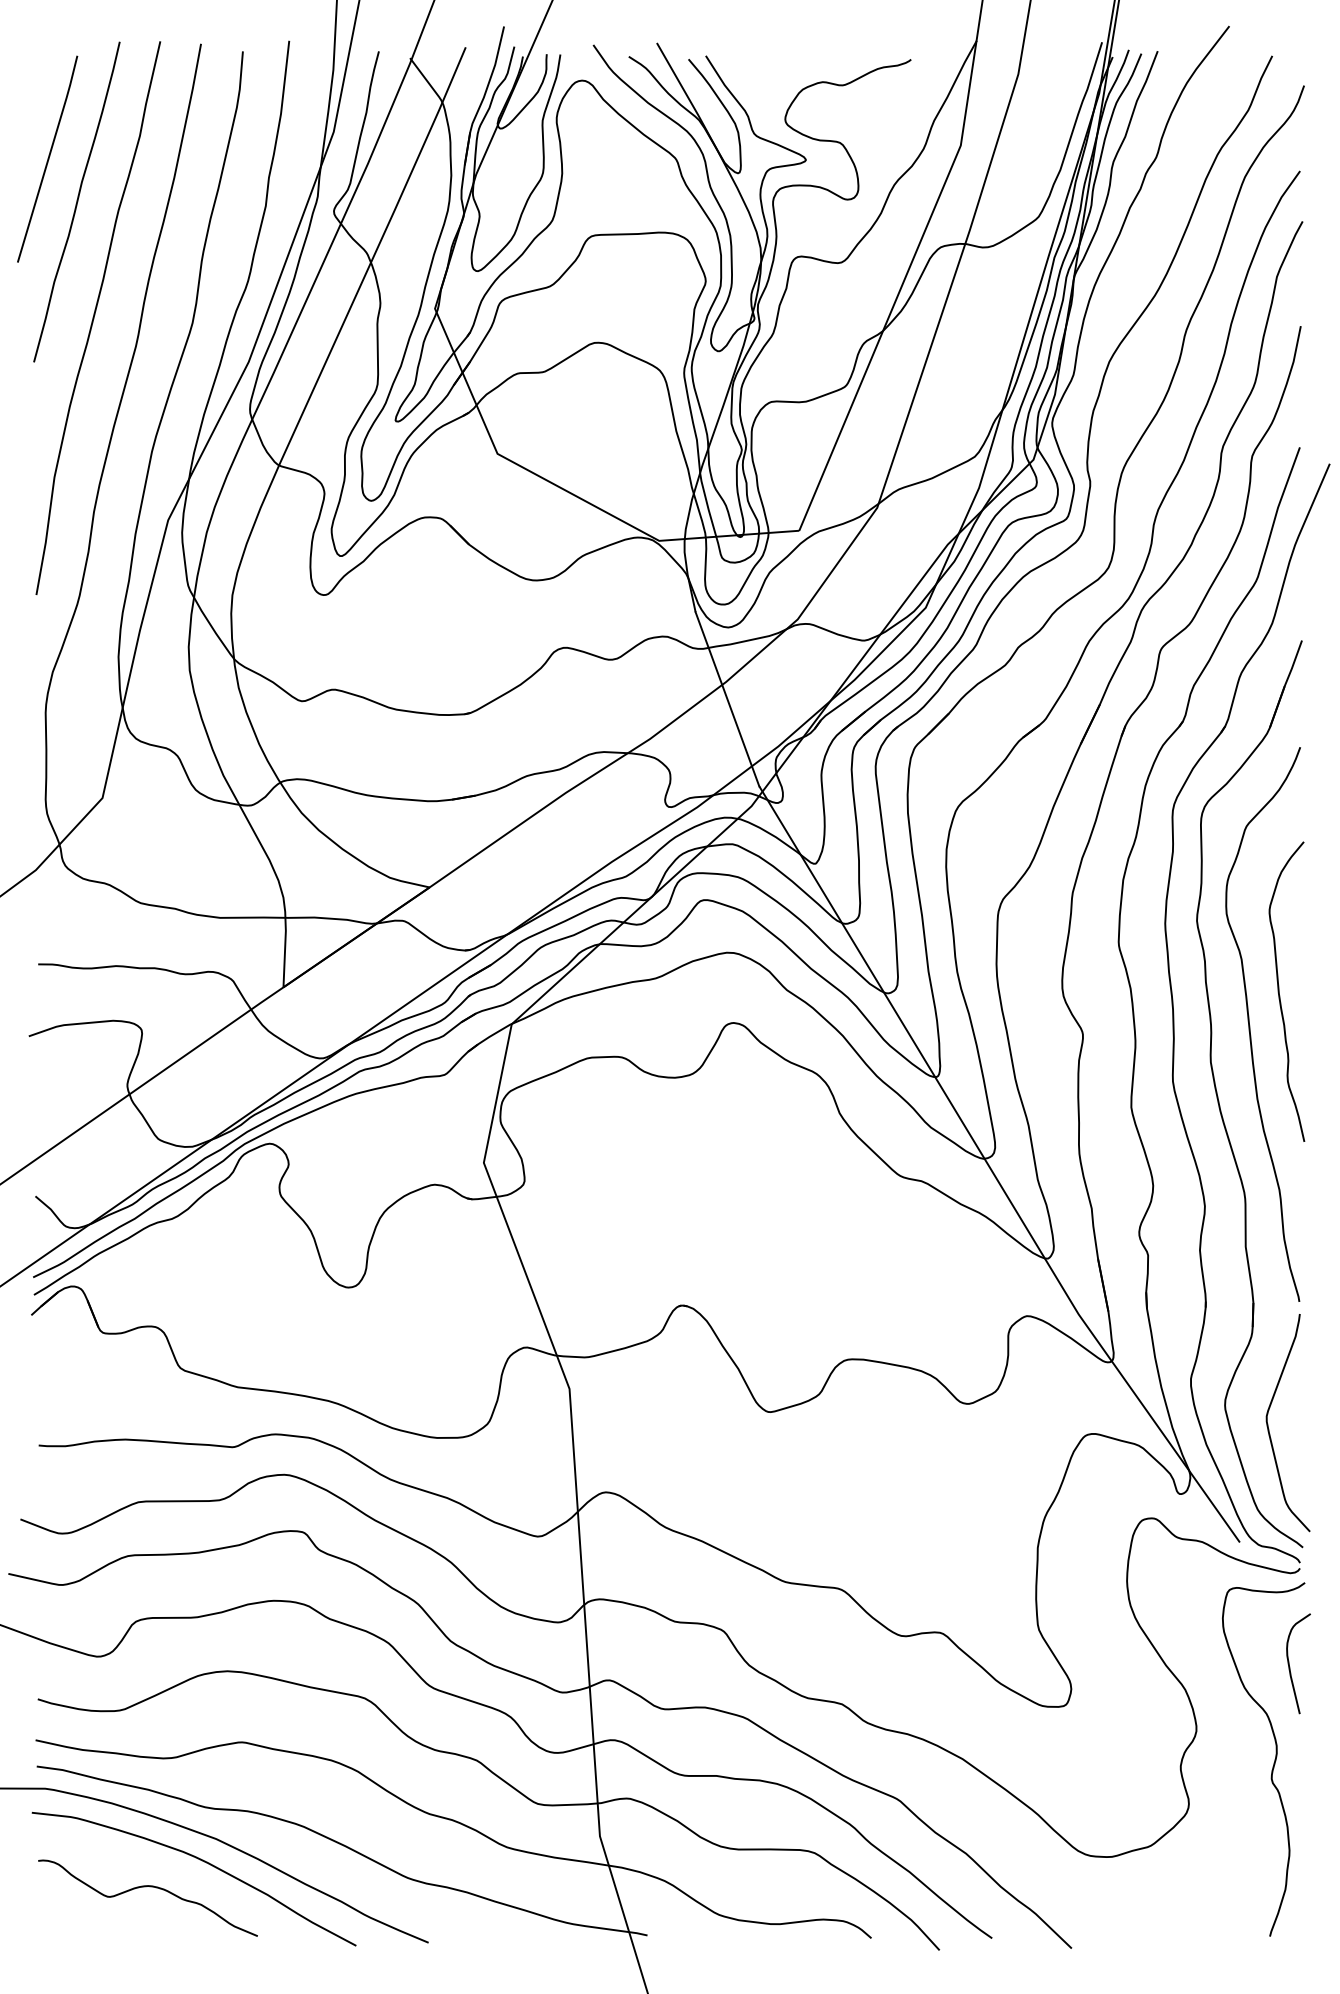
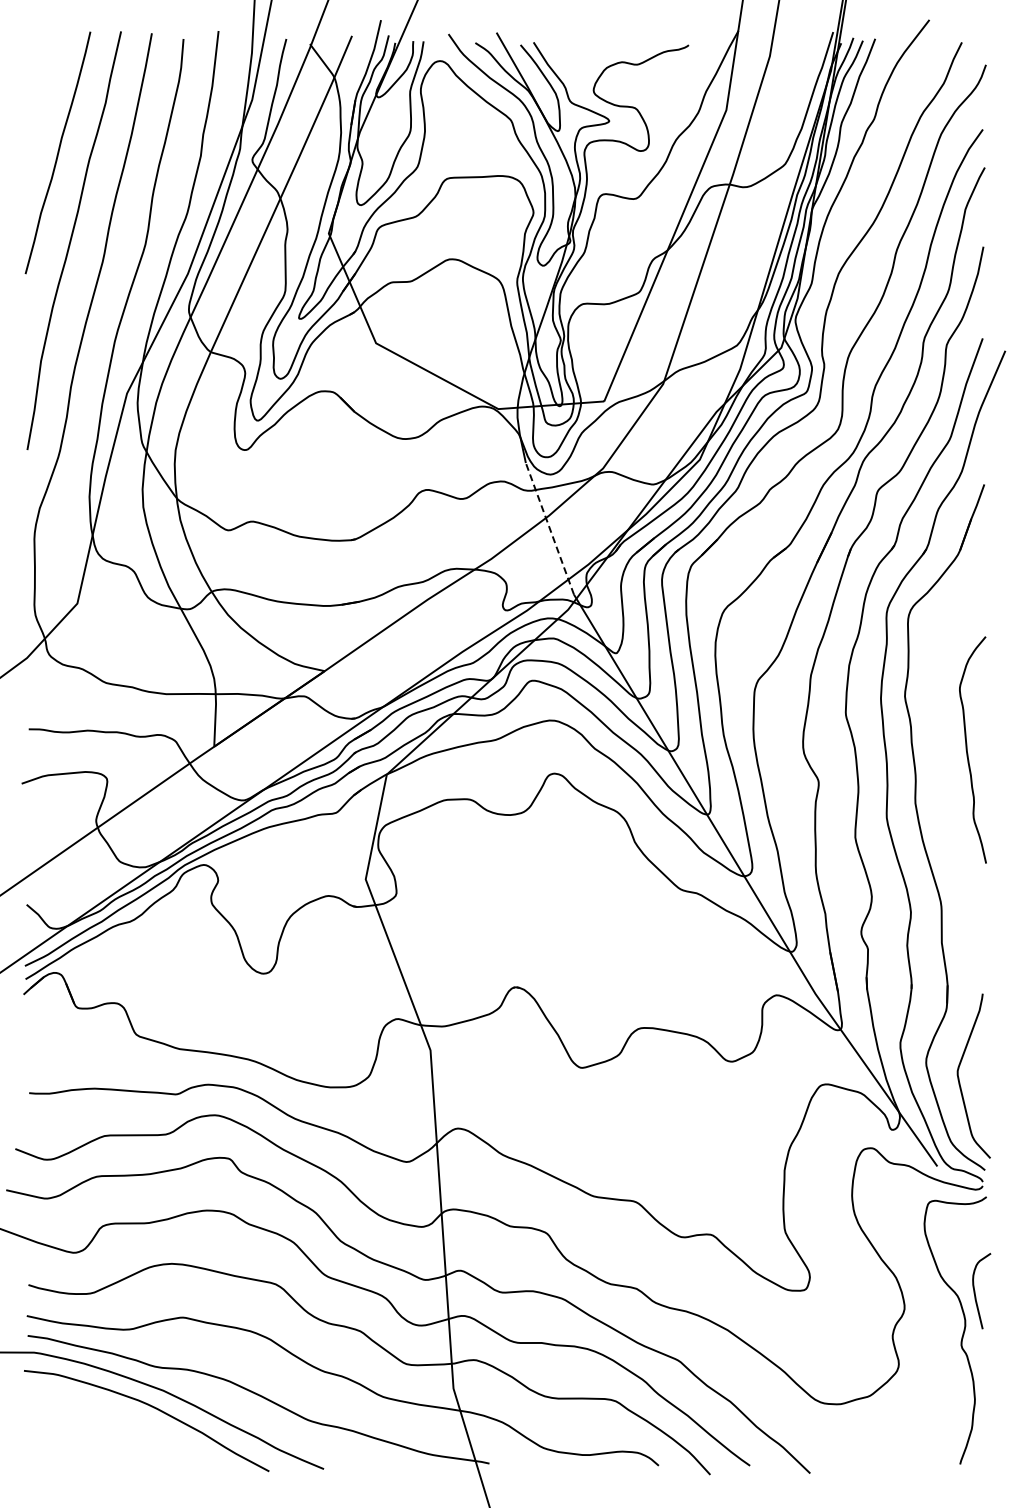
line: (47, 159) -> (35, 120), removed
line: (726, 698) -> (549, 528), solid -> dashed
curve: (1250, 1024) -> (945, 774), removed
curve: (1290, 1664) -> (975, 1291), moved
curve: (147, 1887) -> (111, 1427), removed

